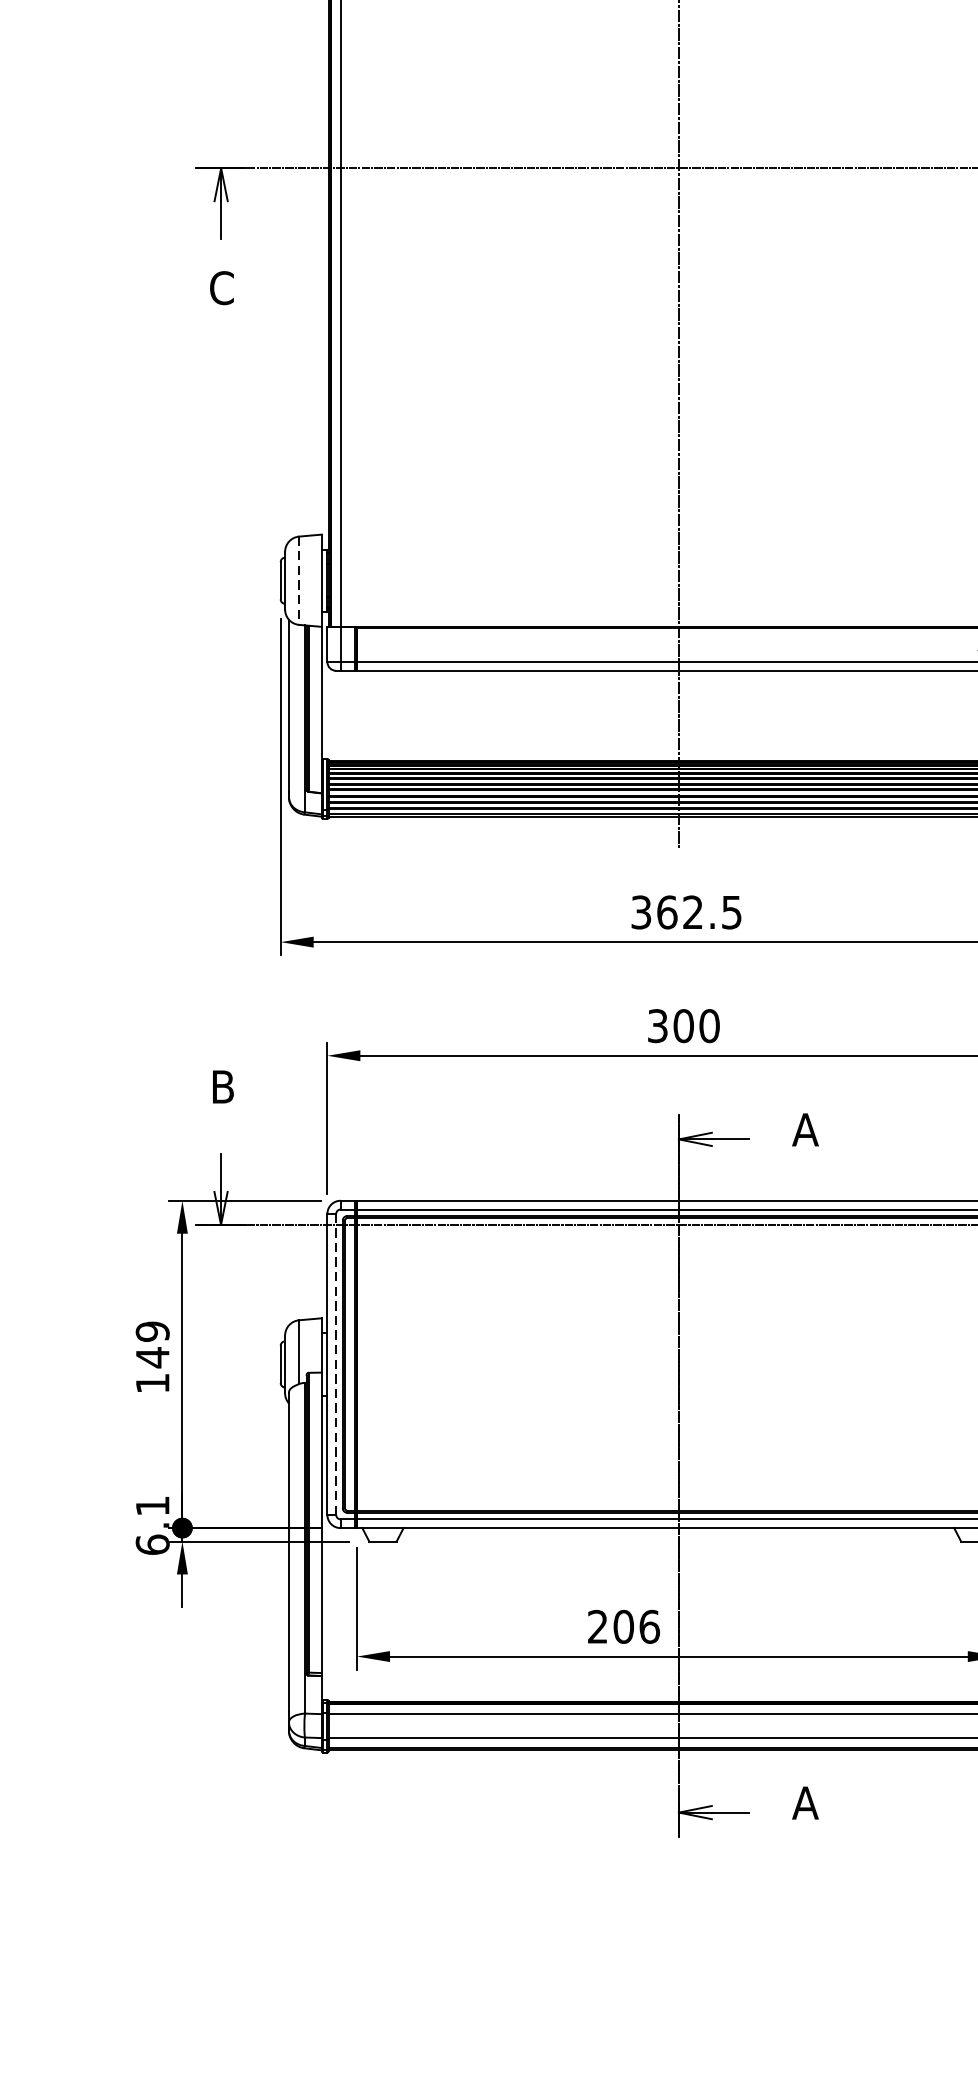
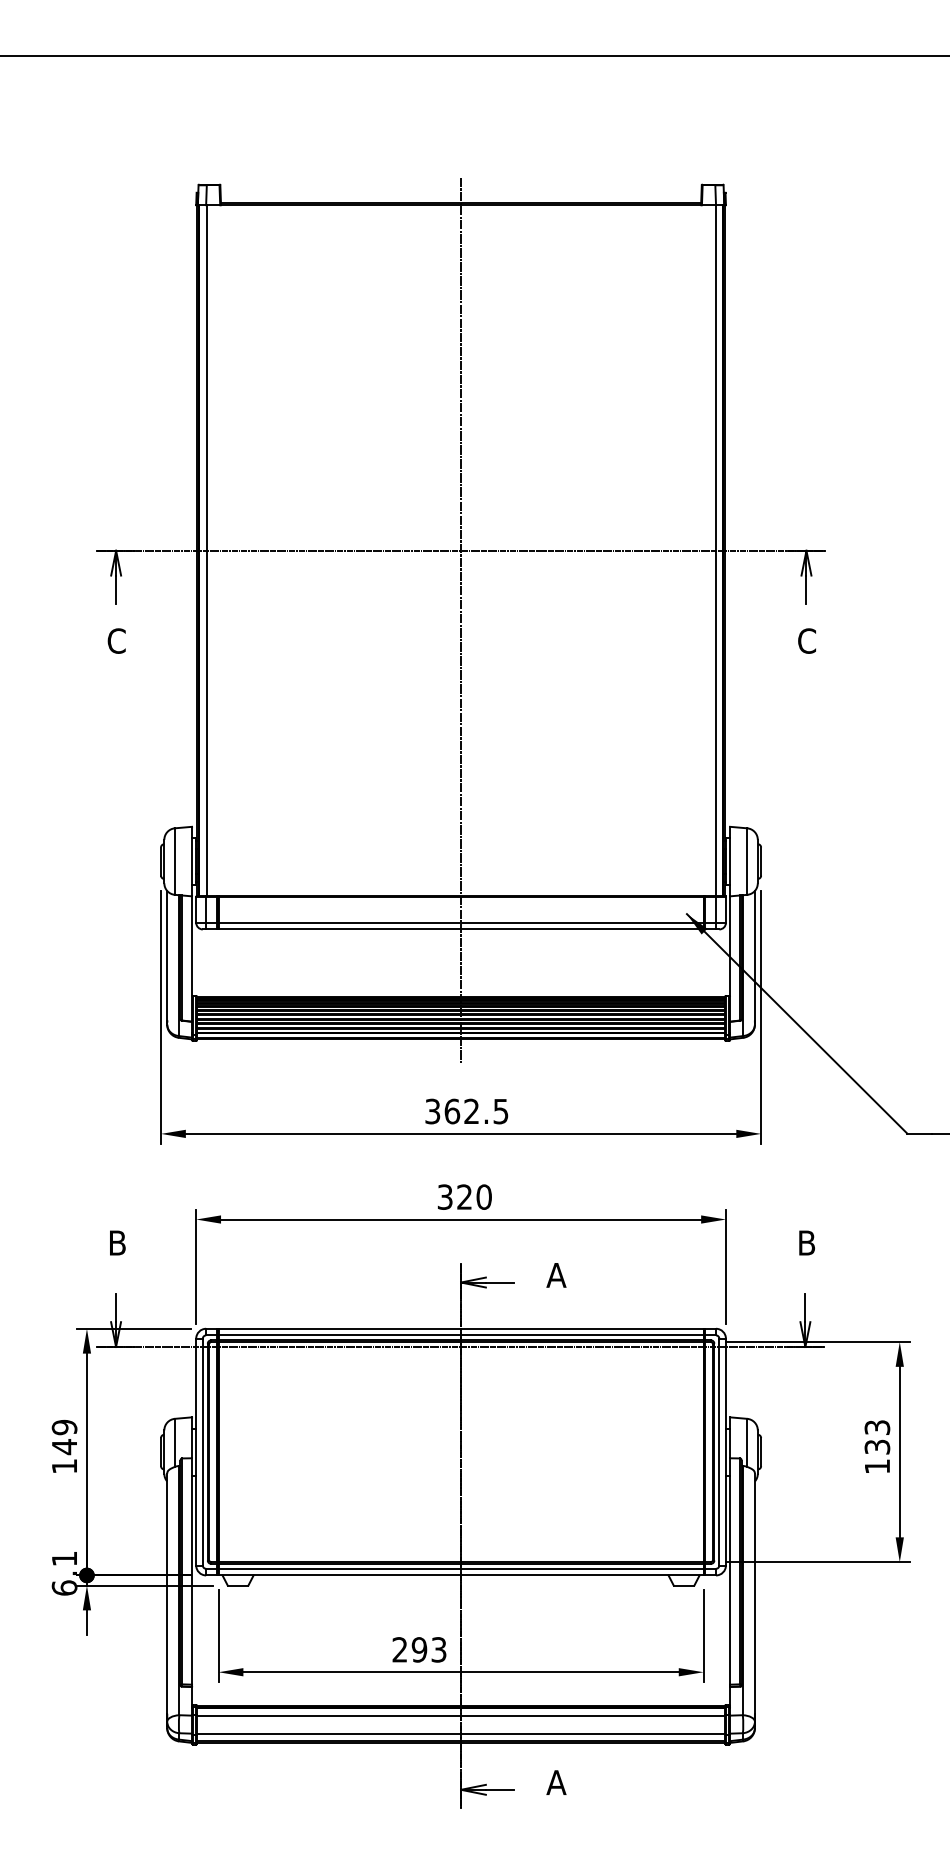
line: (298, 581) -> (174, 862), dashed -> solid
text: (683, 1025) -> (464, 1196), 300 -> 320
line: (335, 1363) -> (202, 1451), dashed -> solid
text: (635, 1626) -> (428, 1649), 206 -> 293

